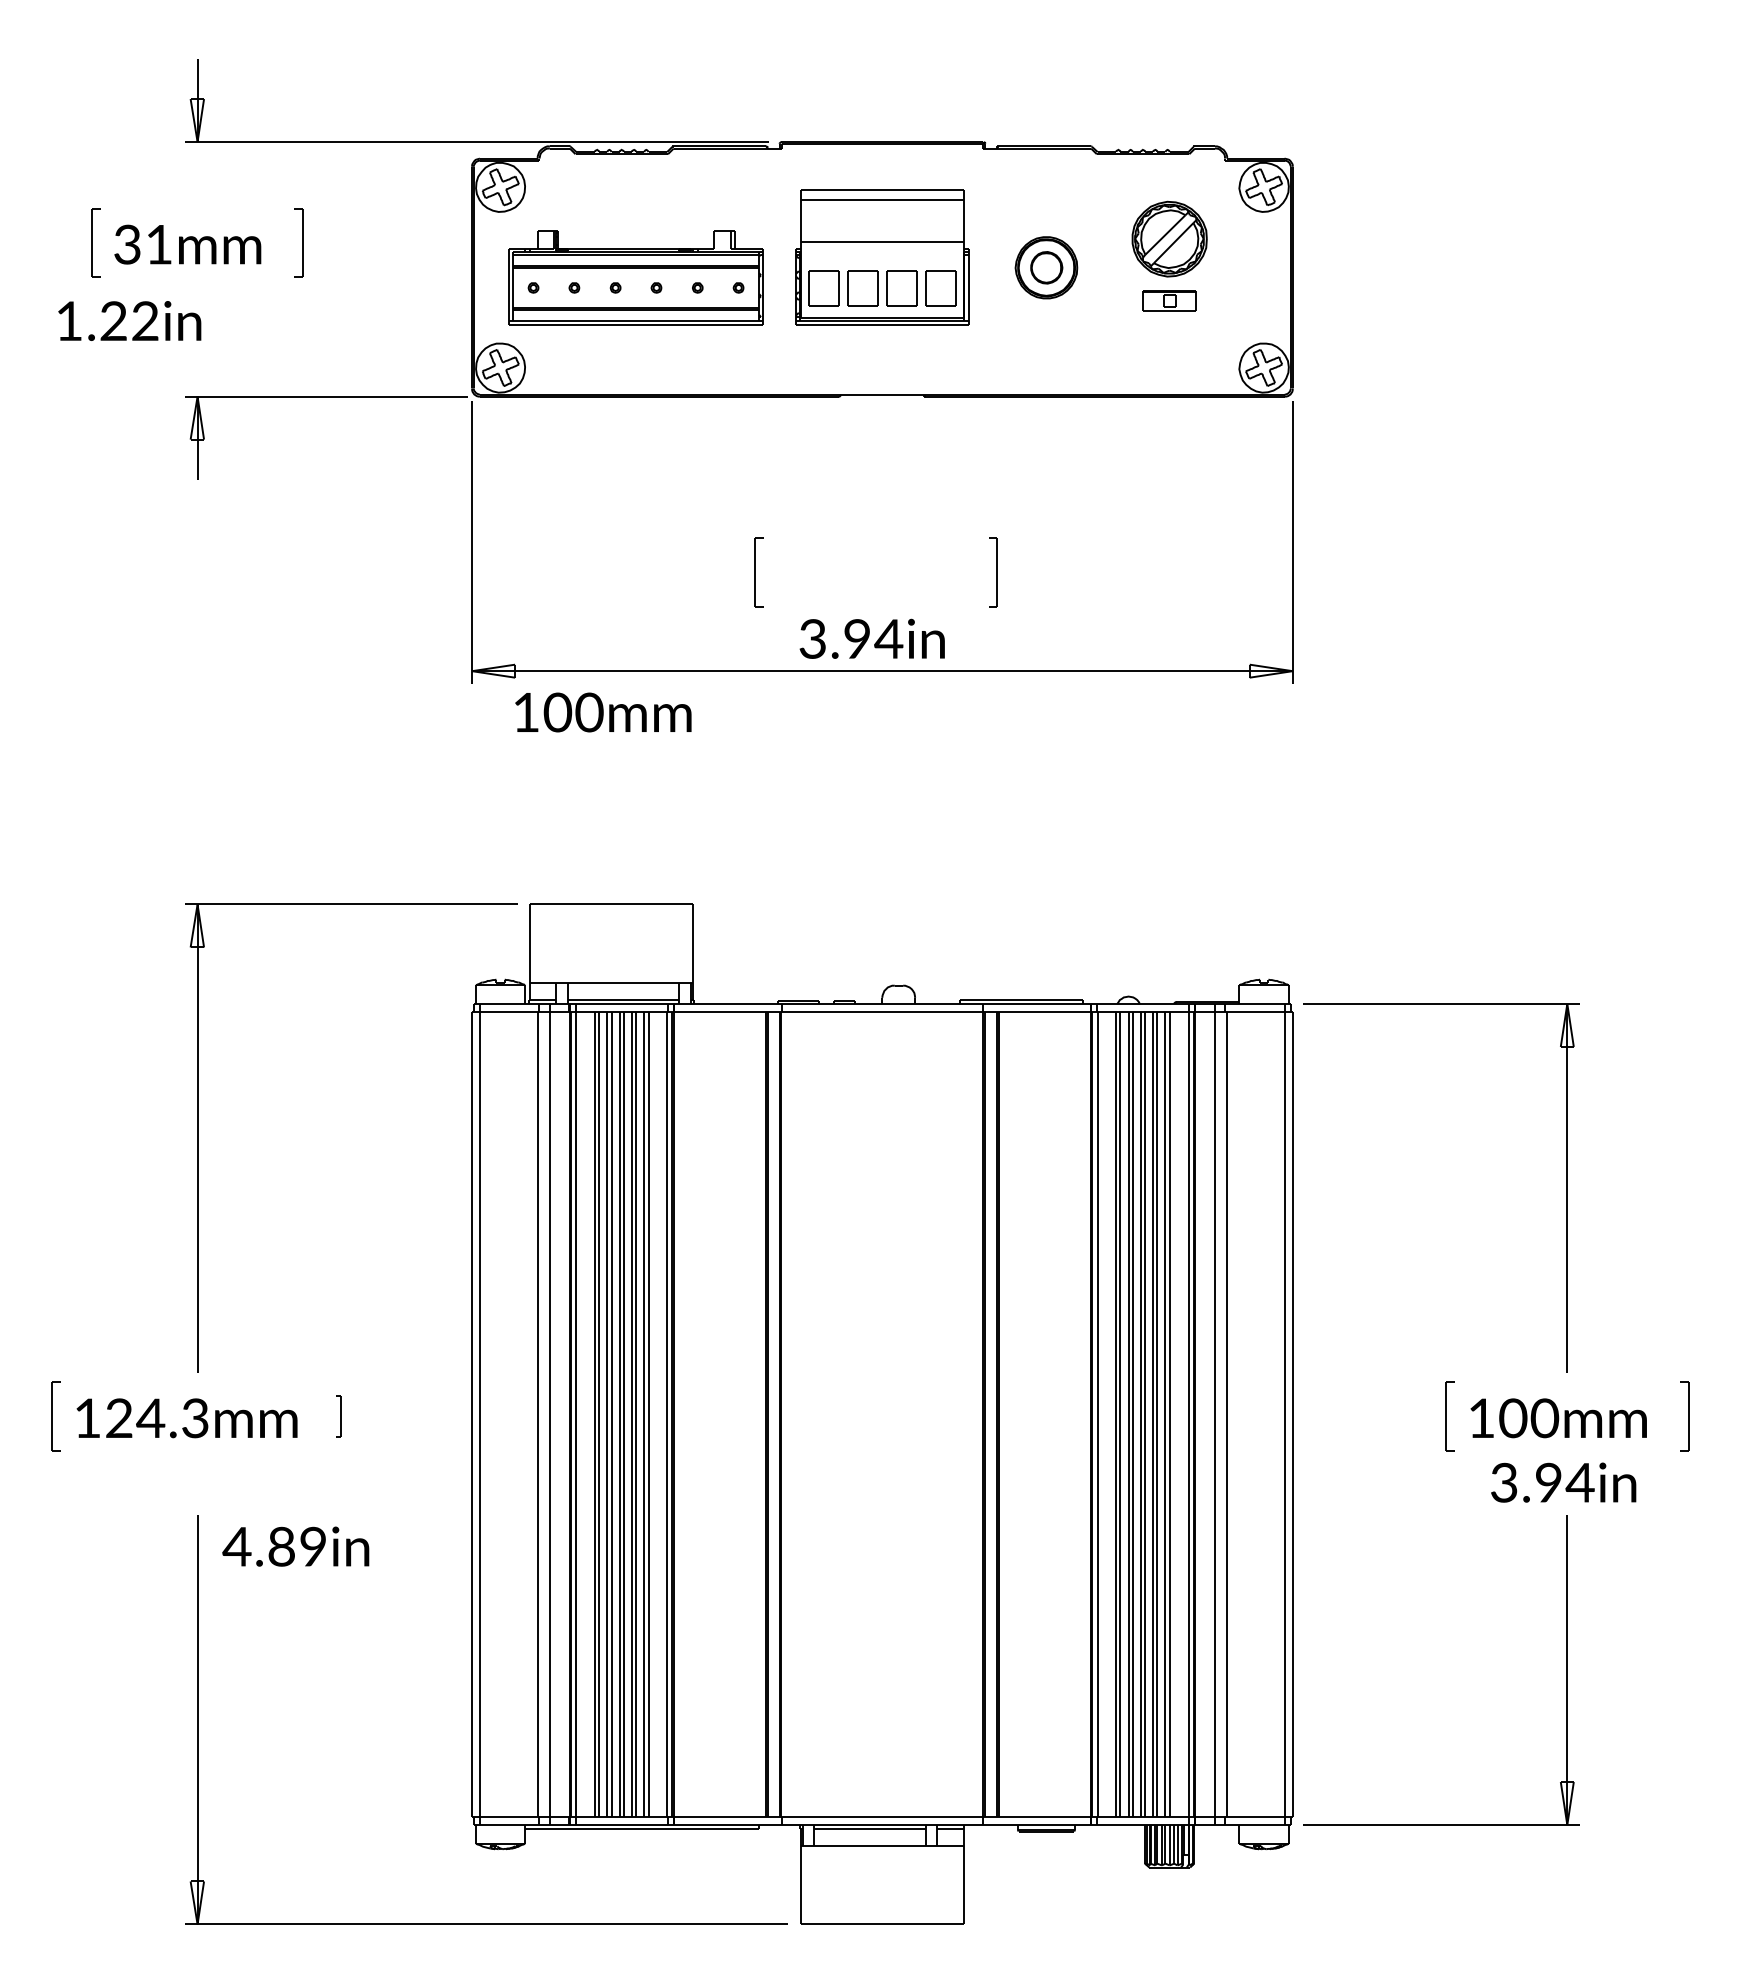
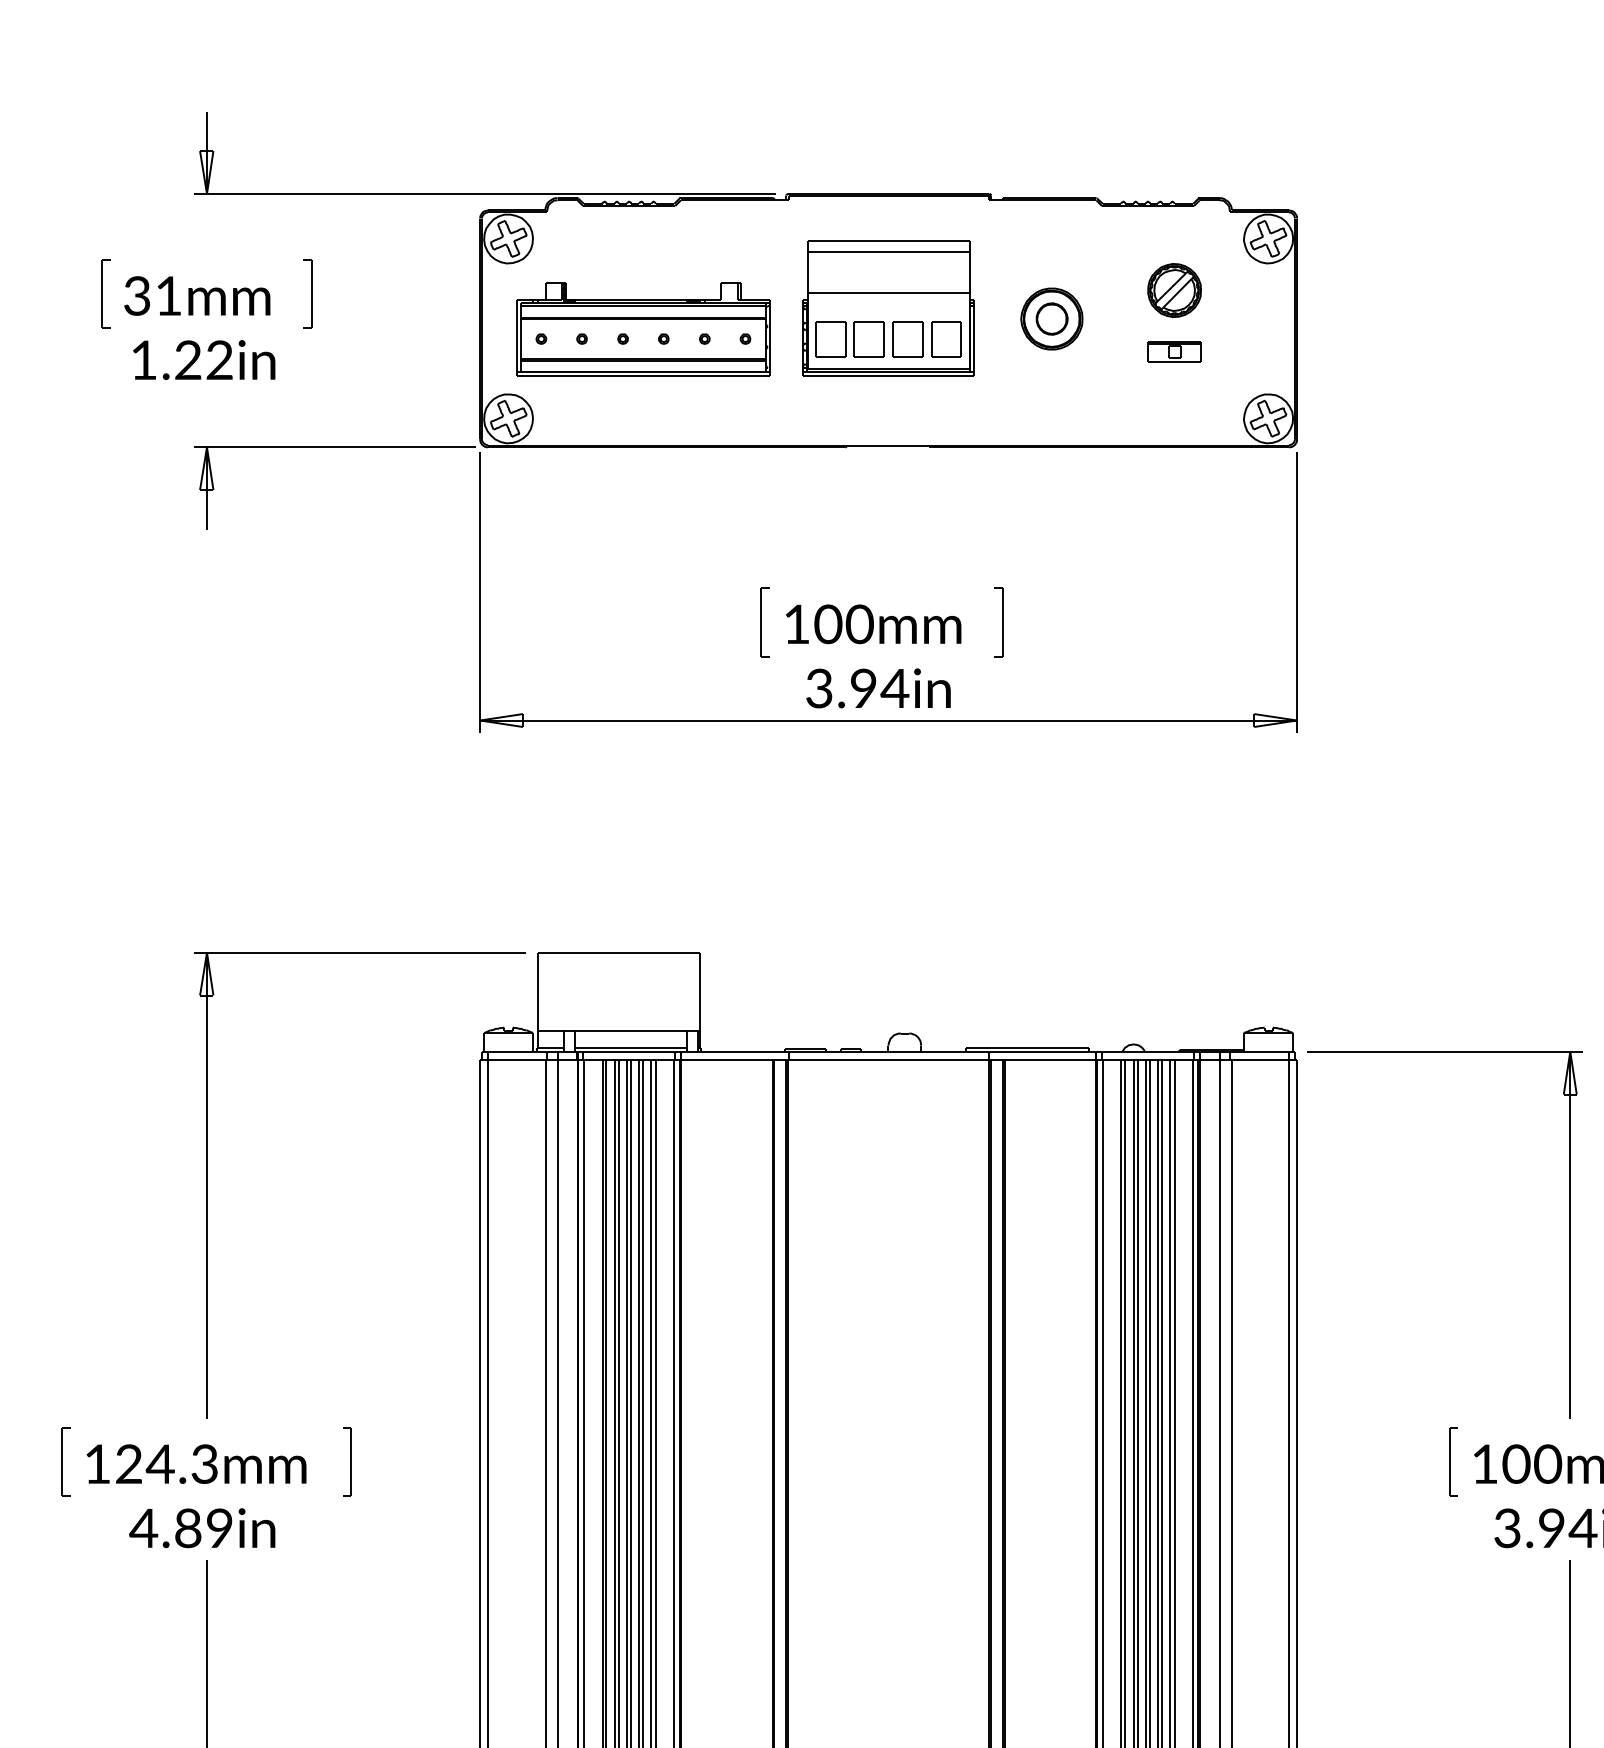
part: (1169, 238) -> (1174, 289), size x0.71
text: (129, 320) -> (203, 359), moved
text: (603, 712) -> (873, 624), moved
part: (338, 1416) -> (347, 1462), size x1.67
text: (295, 1546) -> (201, 1528), moved

